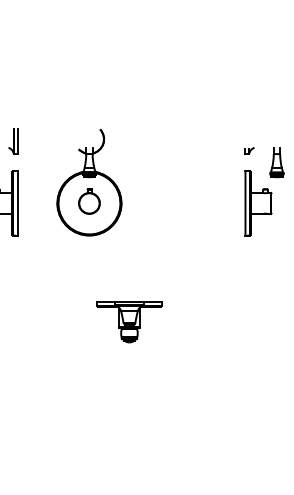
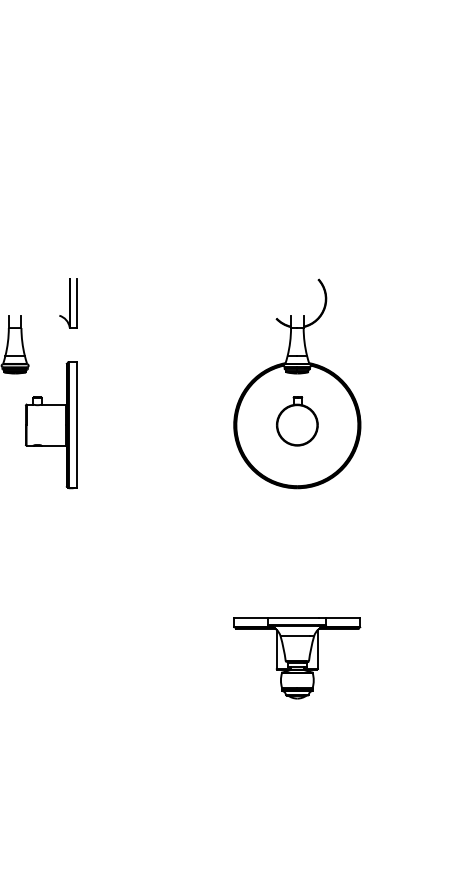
part: (89, 182) -> (297, 383), moved

